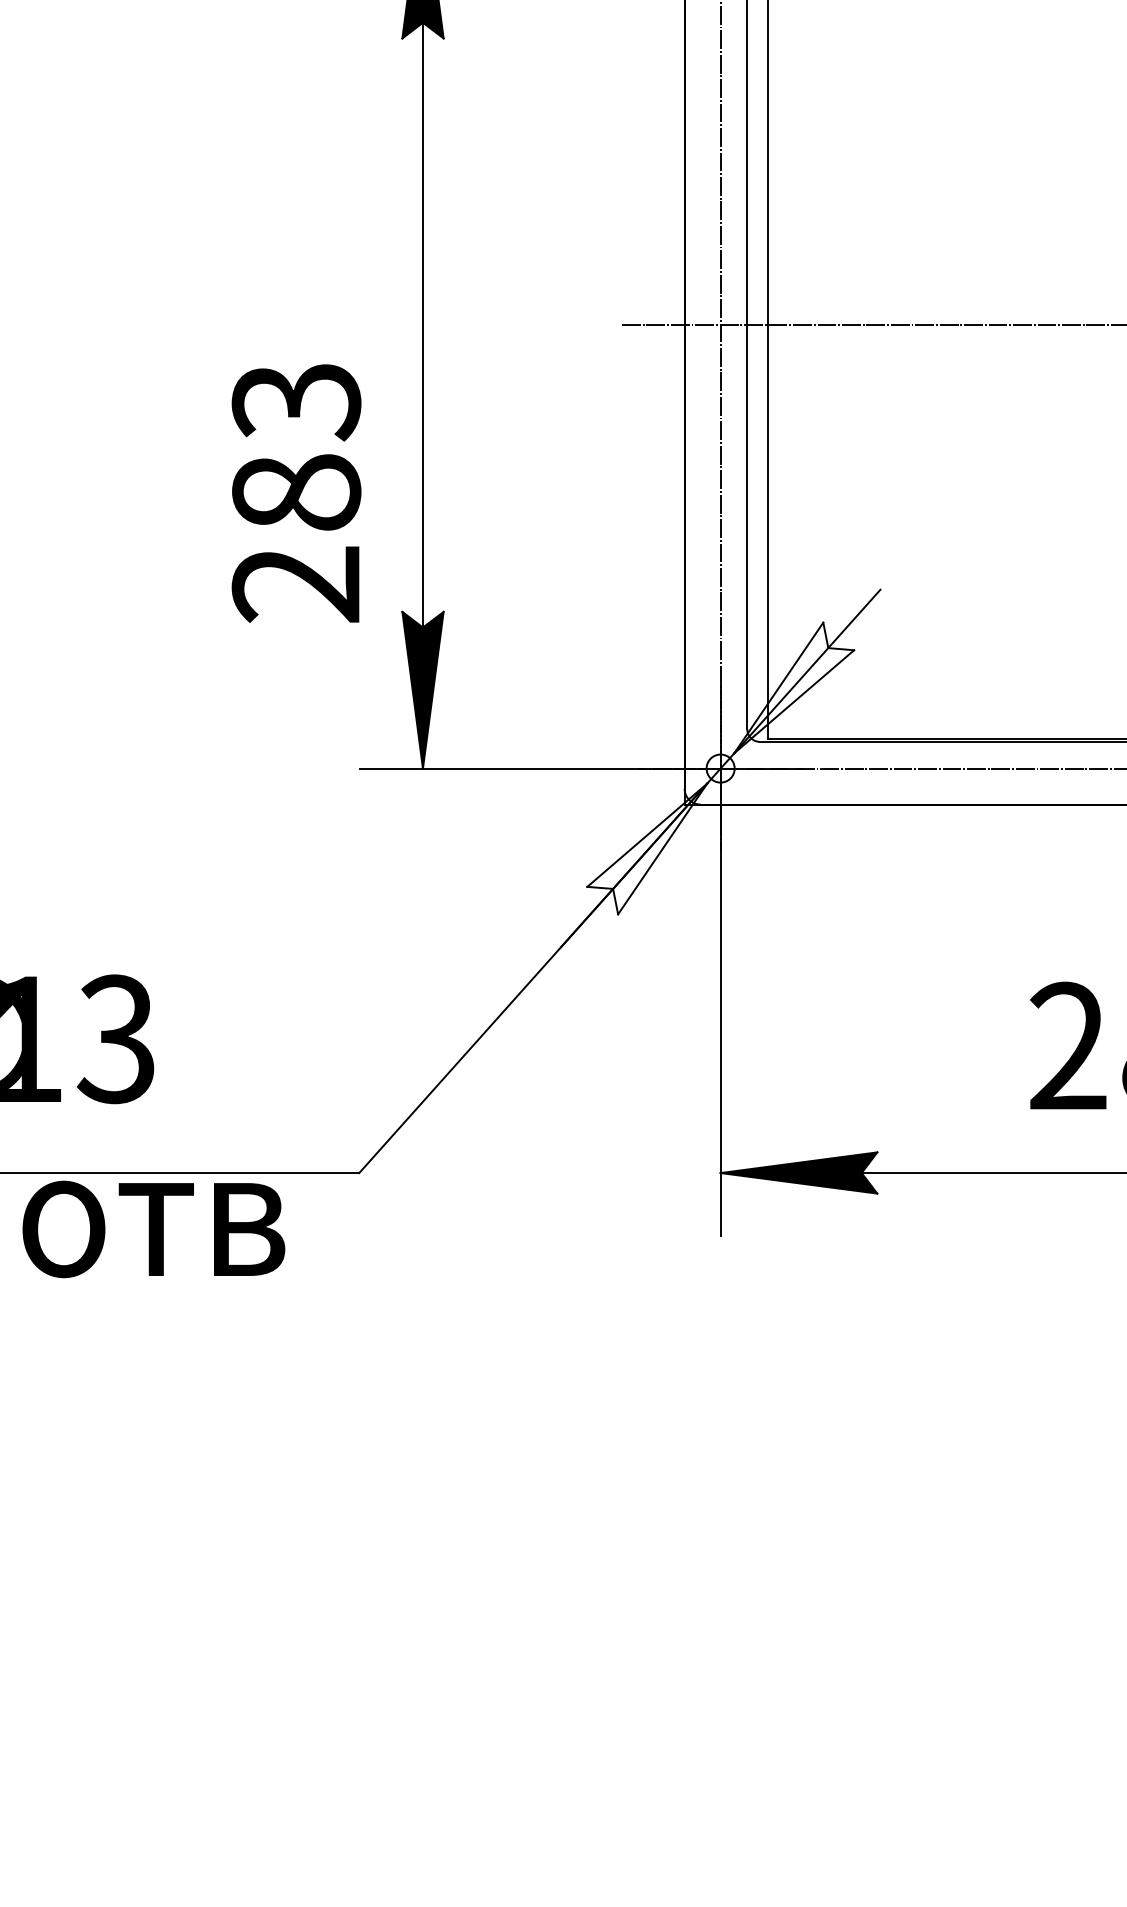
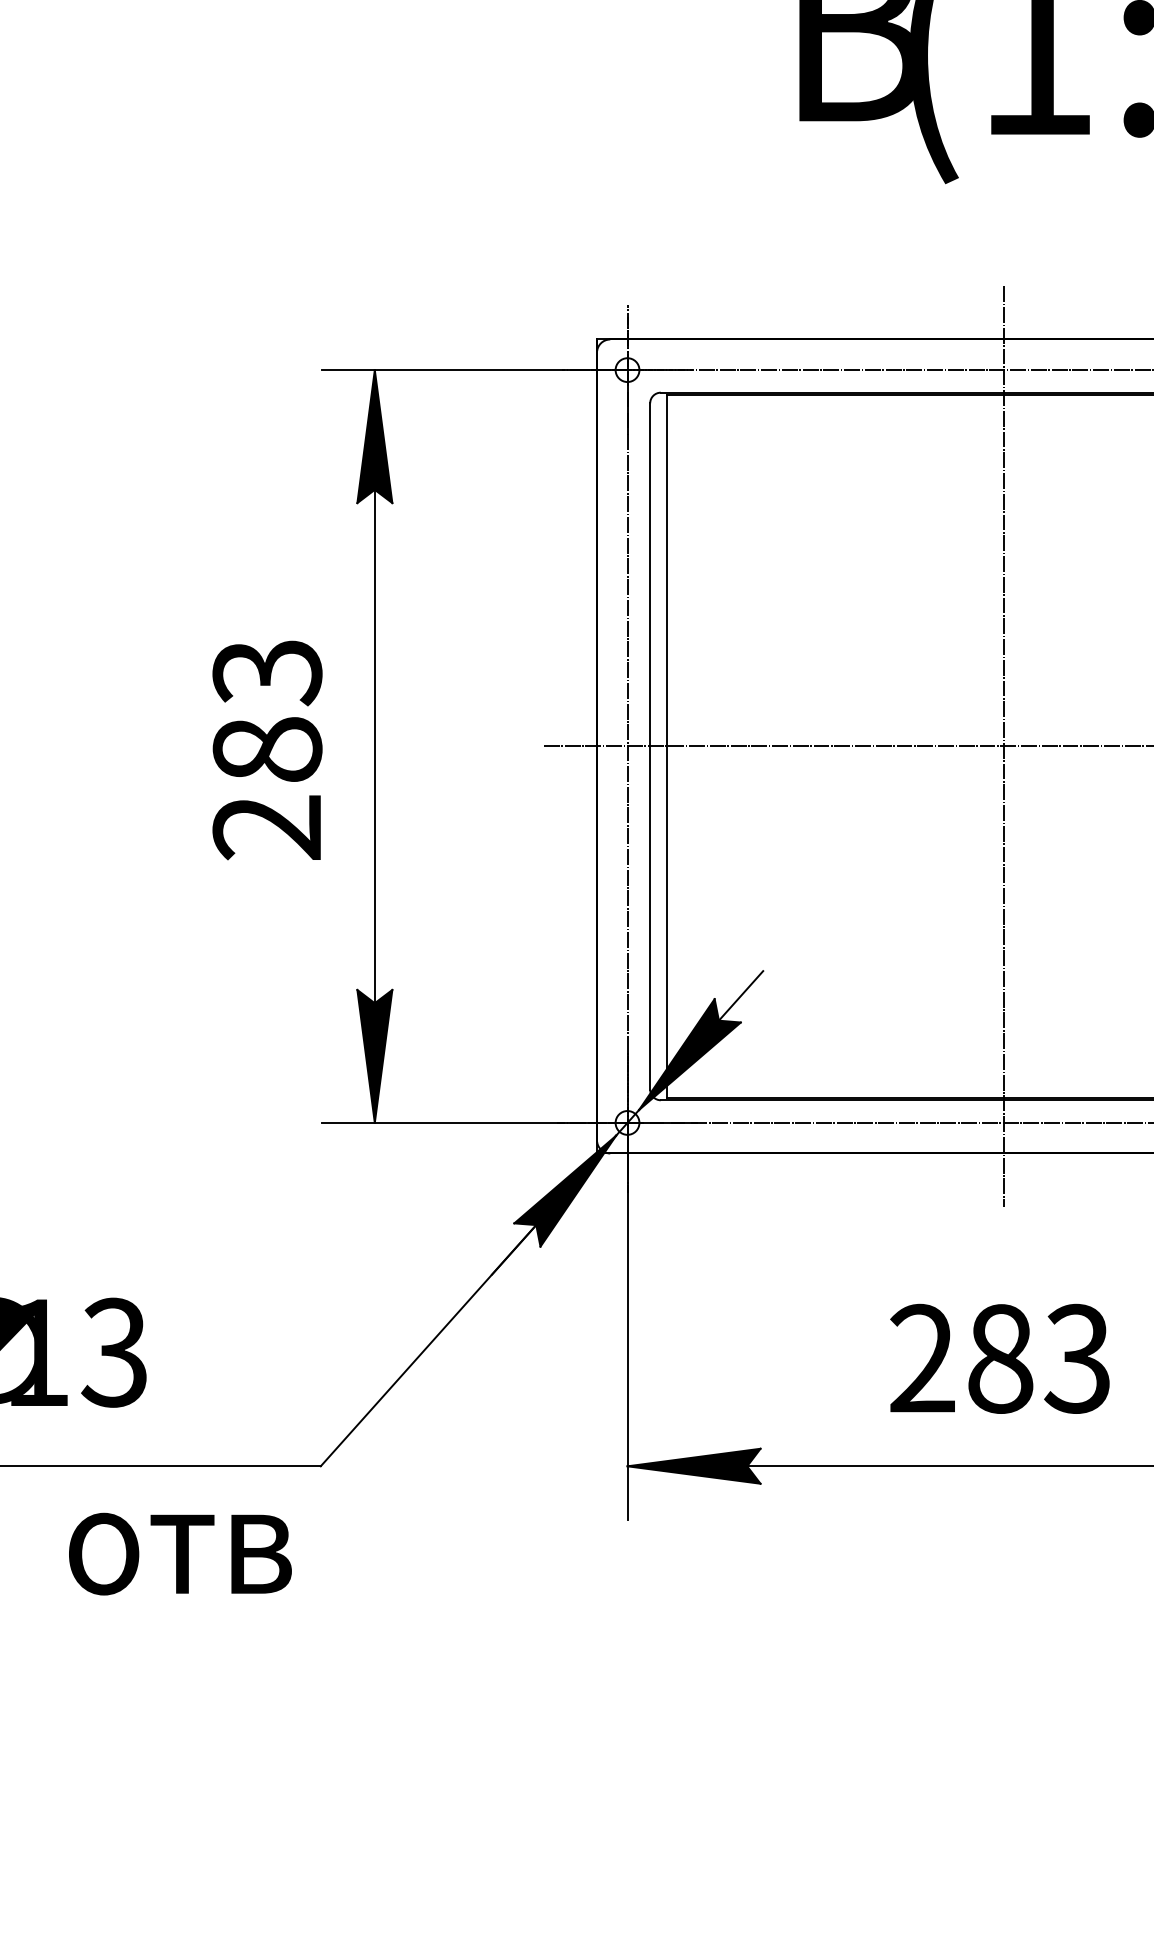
text: (296, 493) -> (267, 750), moved
fill: (793, 687) -> (689, 1054), added
fill: (647, 848) -> (565, 1190), added
text: (153, 1228) -> (180, 1553), moved

